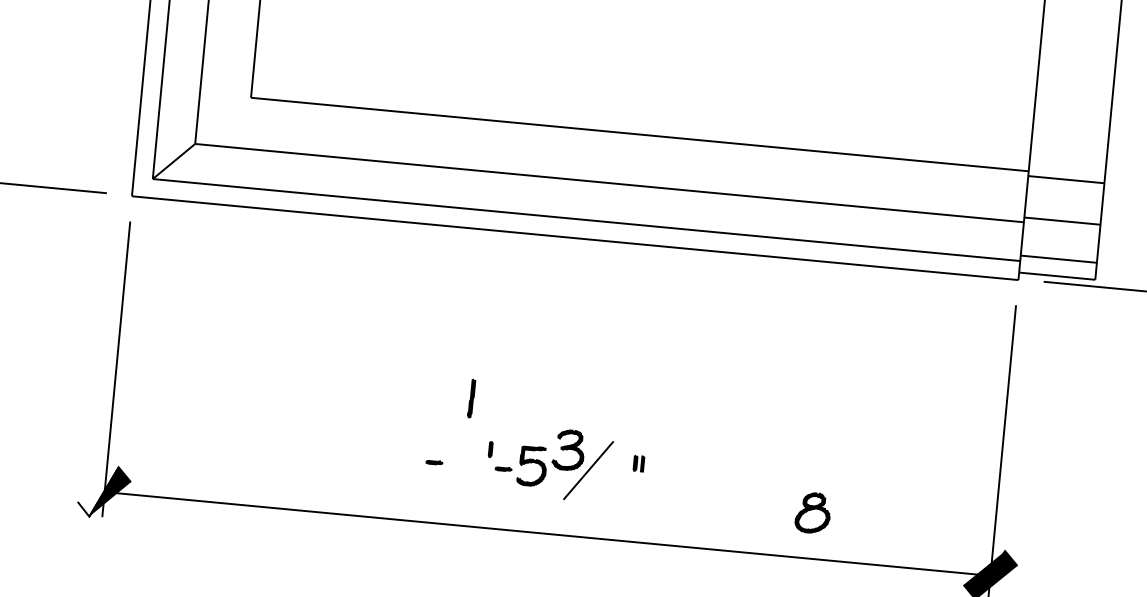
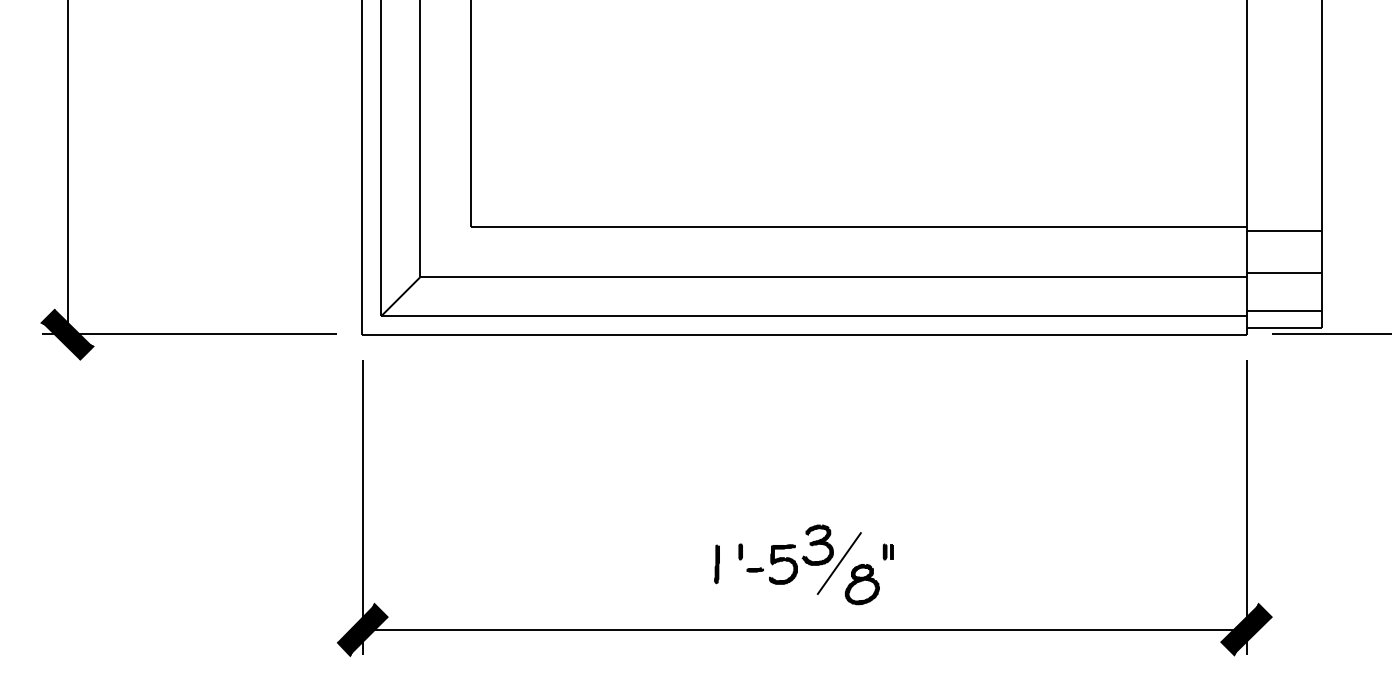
part: (471, 398) -> (716, 564), moved
part: (433, 461) -> (685, 569), removed
fill: (97, 490) -> (355, 629), added
part: (812, 512) -> (861, 584), moved

